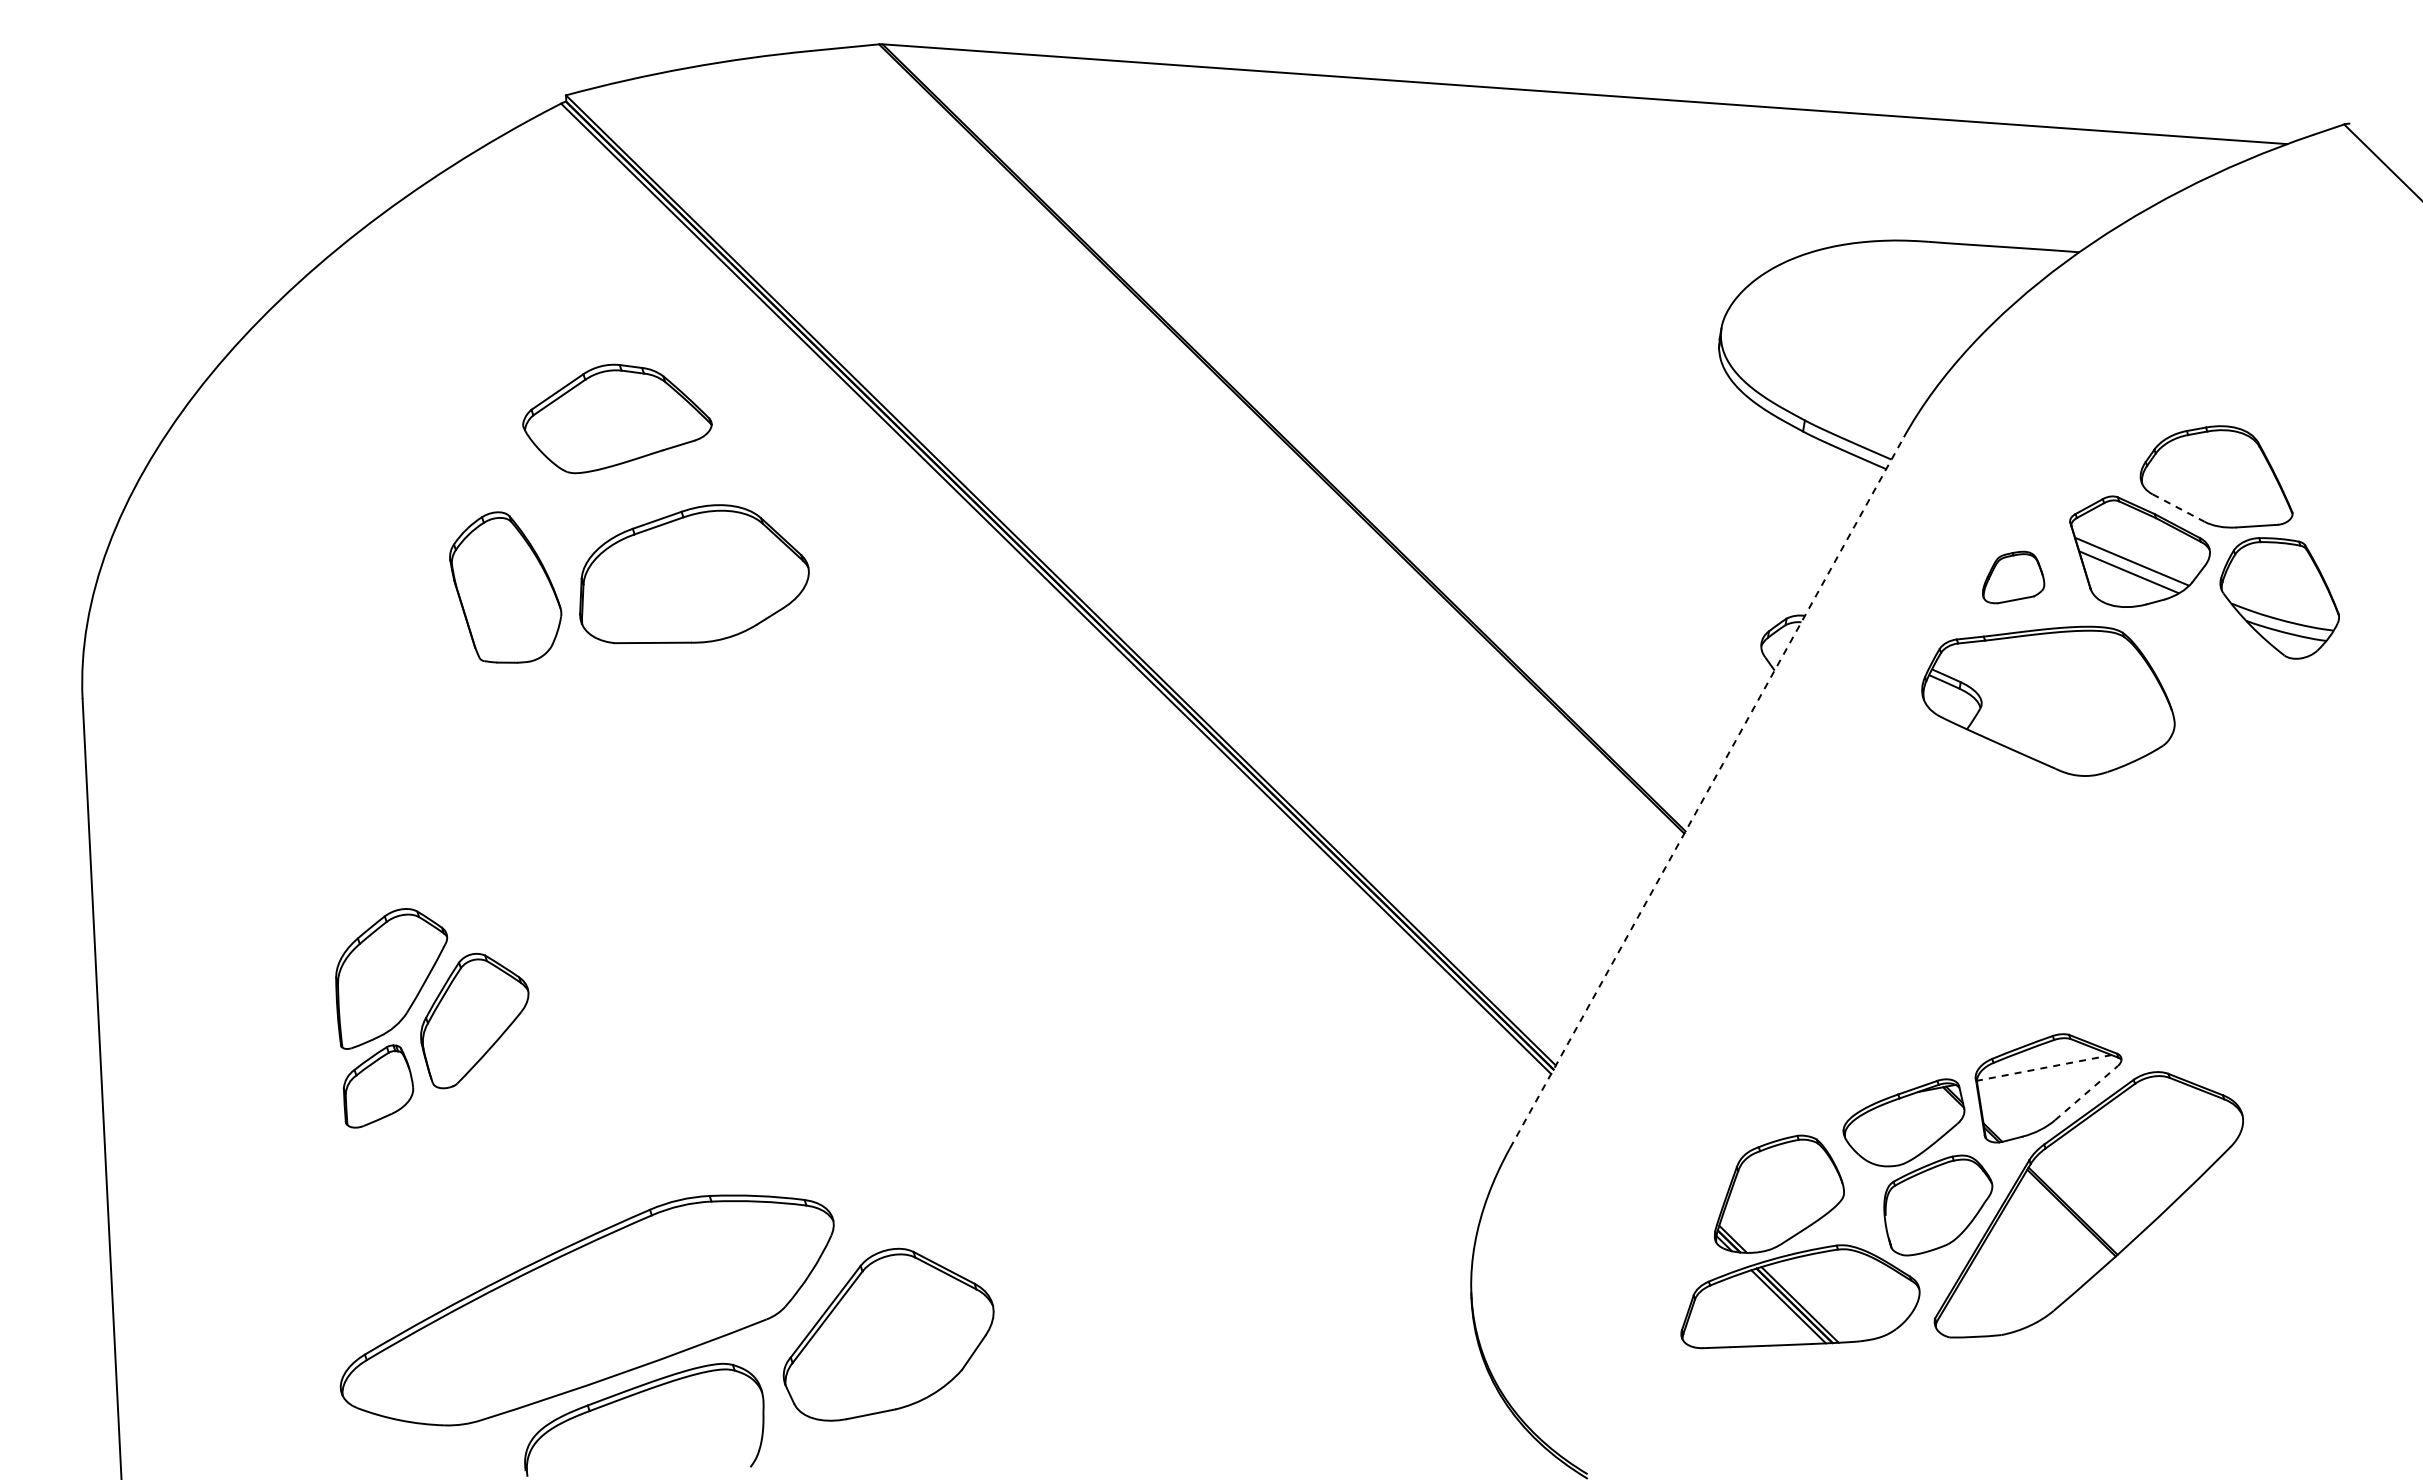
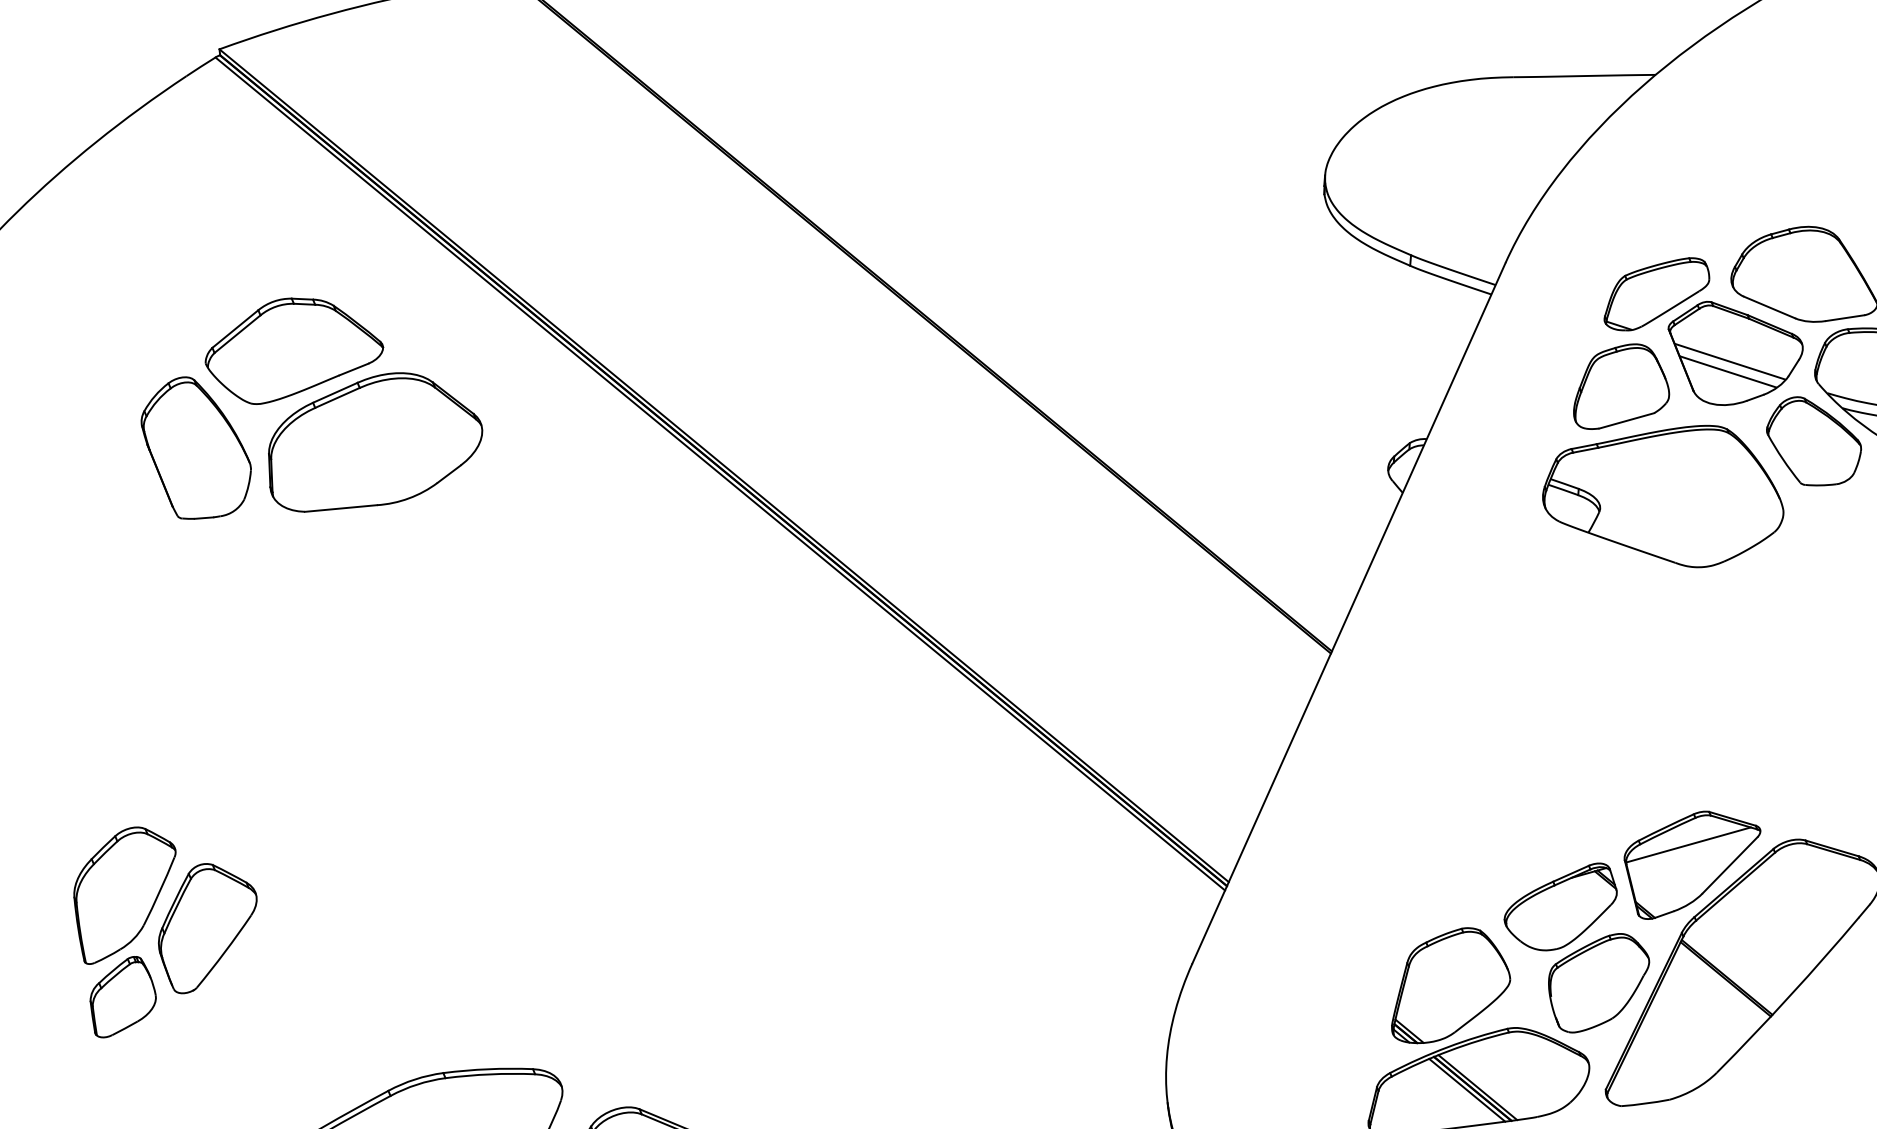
part: (2060, 483) -> (1656, 293), added
line: (2178, 508) -> (1769, 307), dashed -> solid
part: (694, 574) -> (374, 440), moved
part: (2013, 577) -> (1619, 386), size x1.67
part: (505, 587) -> (196, 447), moved
part: (2213, 652) -> (1814, 440), added
line: (1707, 792) -> (1349, 613), dashed -> solid
line: (2044, 1067) -> (1688, 844), dashed -> solid
line: (2086, 1093) -> (1730, 865), dashed -> solid

